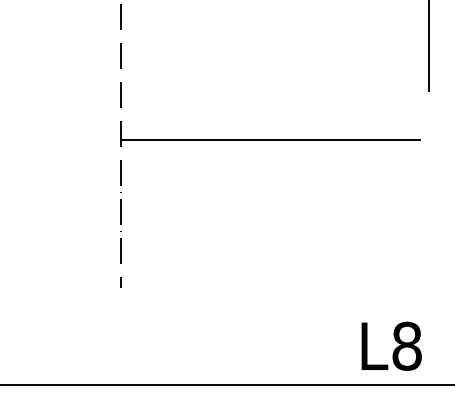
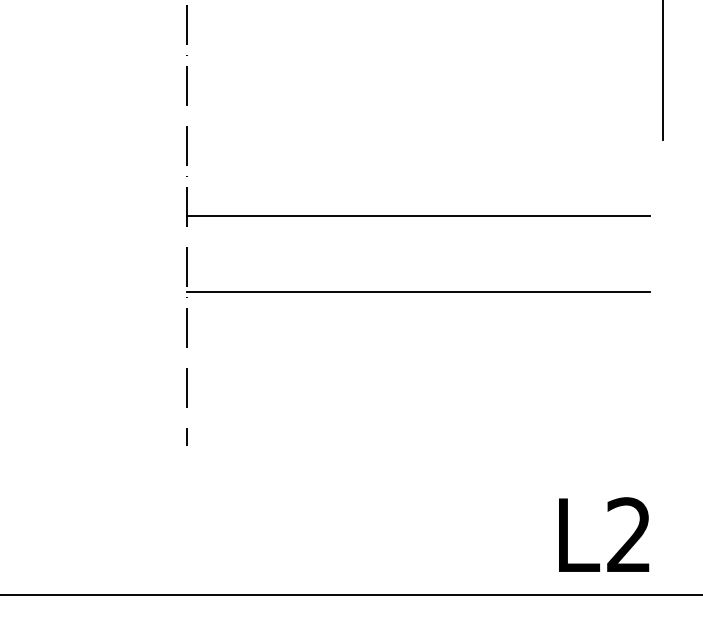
line: (270, 189) -> (417, 292), added
text: (406, 345) -> (628, 533), L8 -> L2

